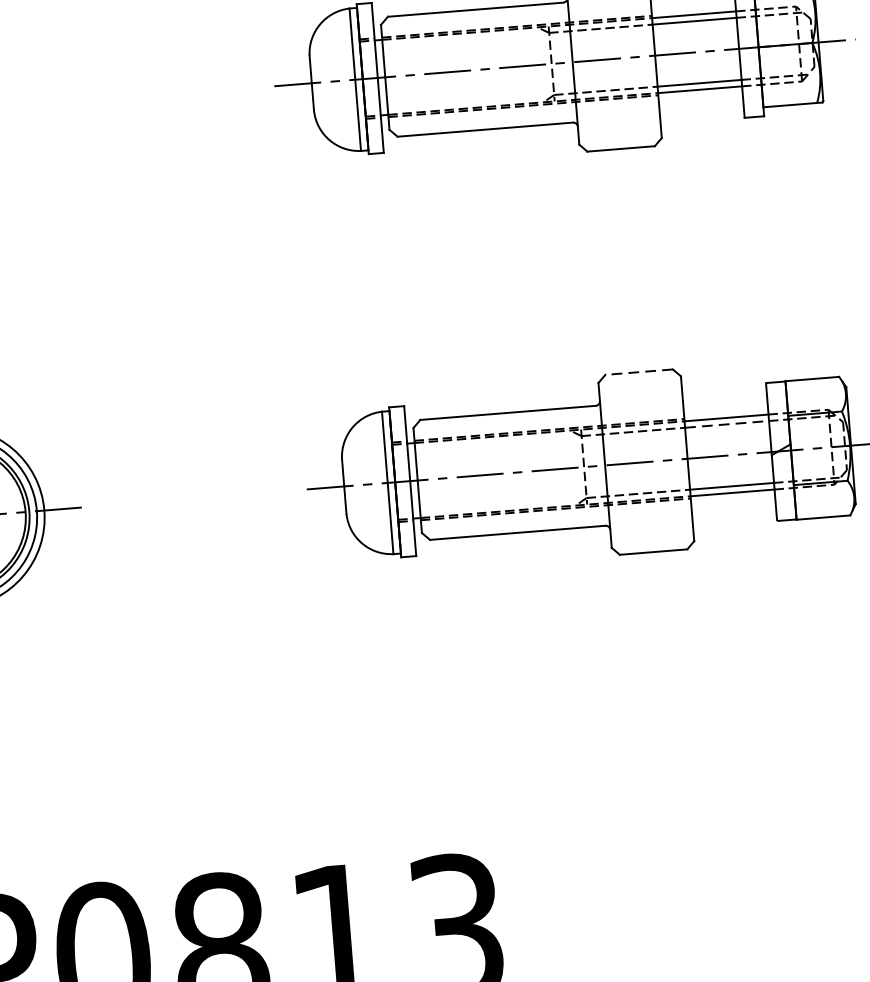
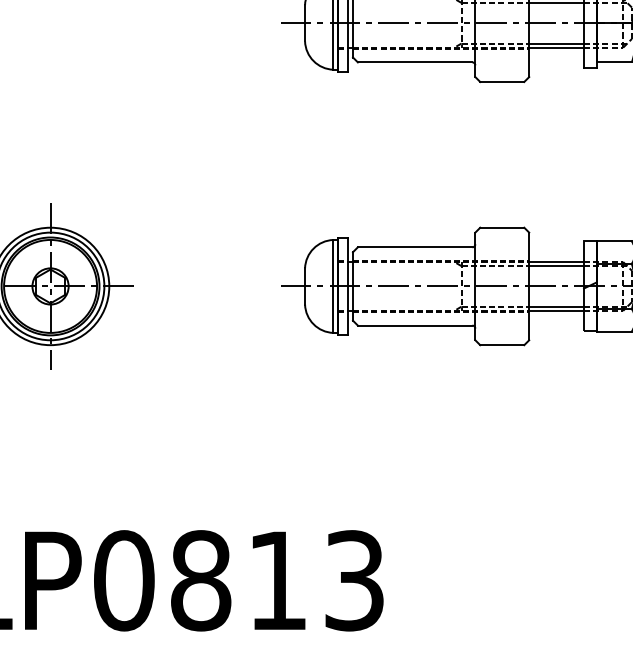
line: (637, 371) -> (501, 227), dashed -> solid
line: (728, 424) -> (557, 266), dashed -> solid

